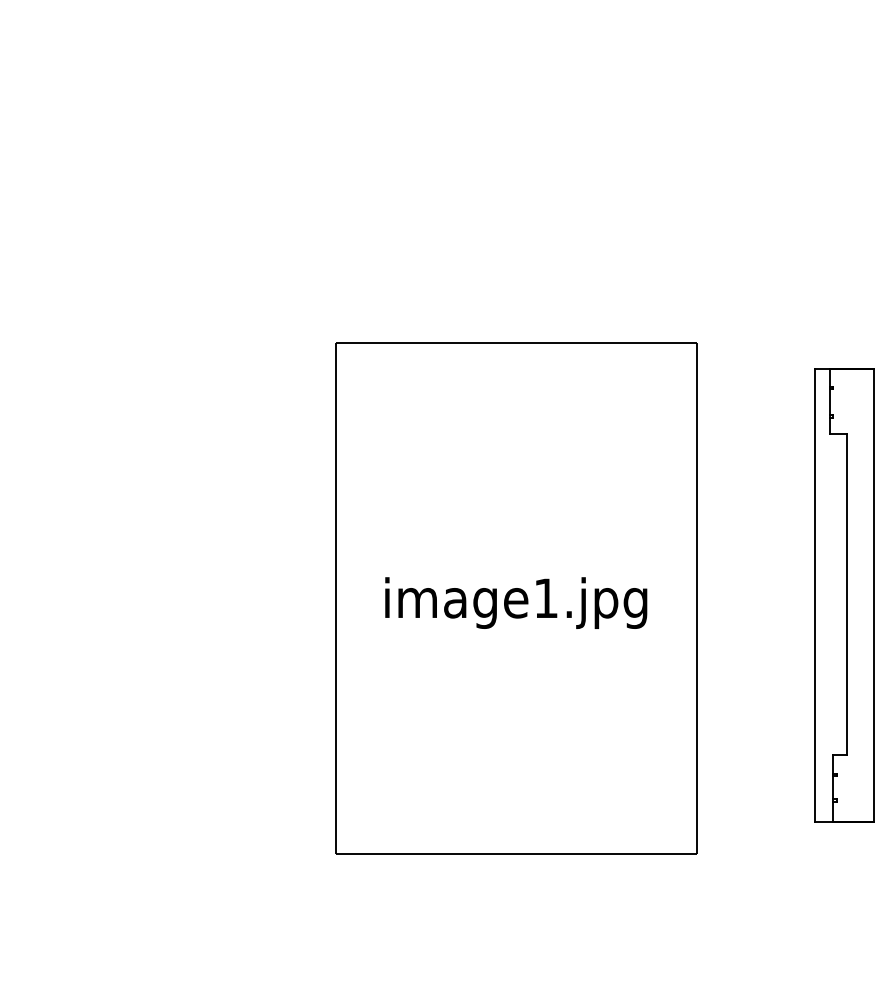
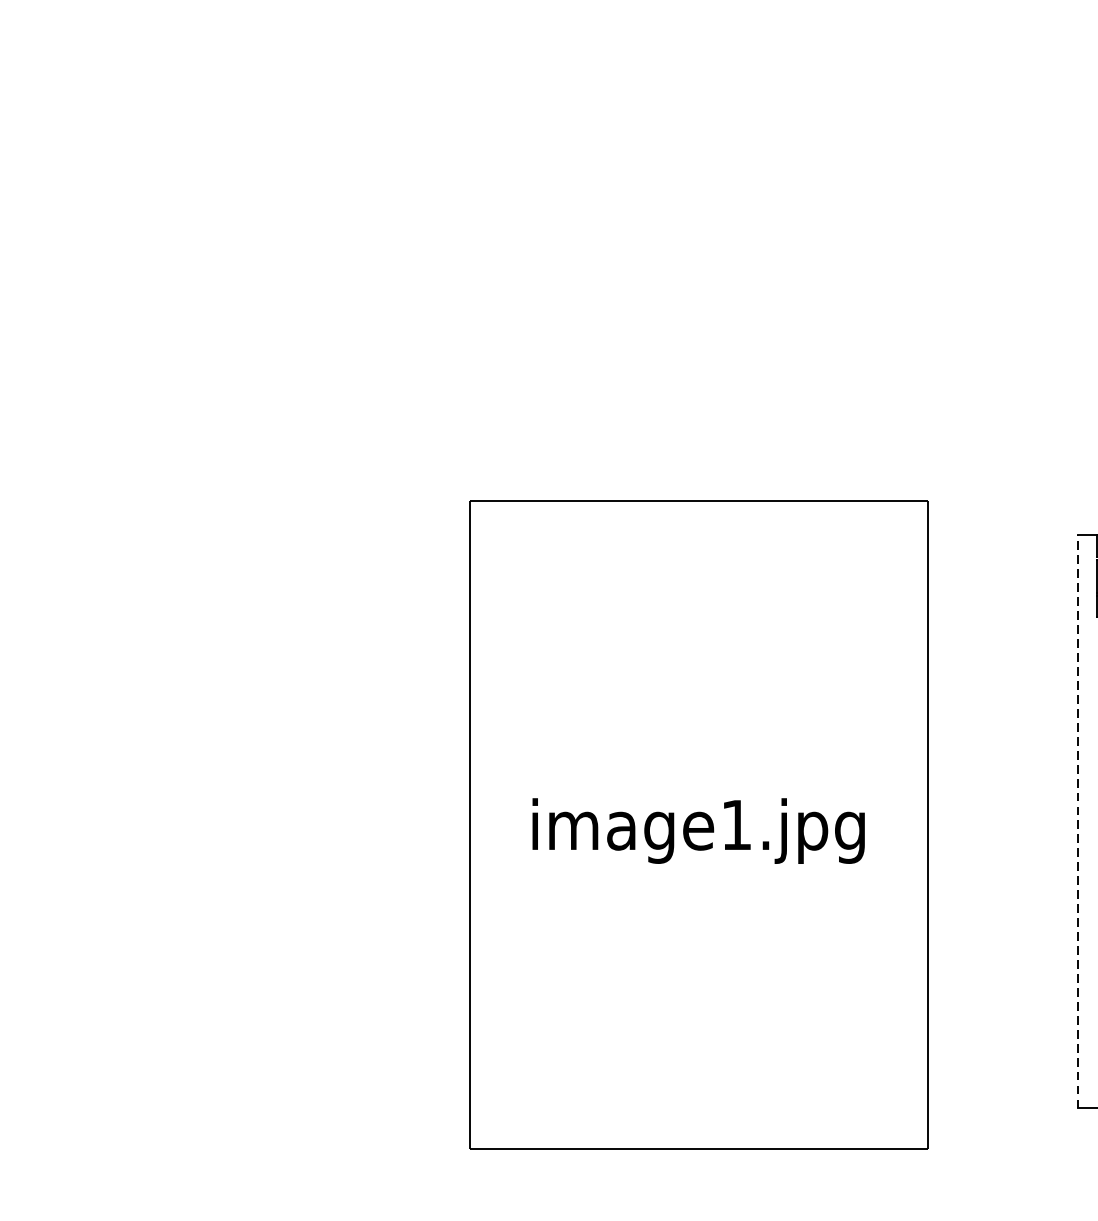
line: (815, 595) -> (1078, 821), solid -> dashed

